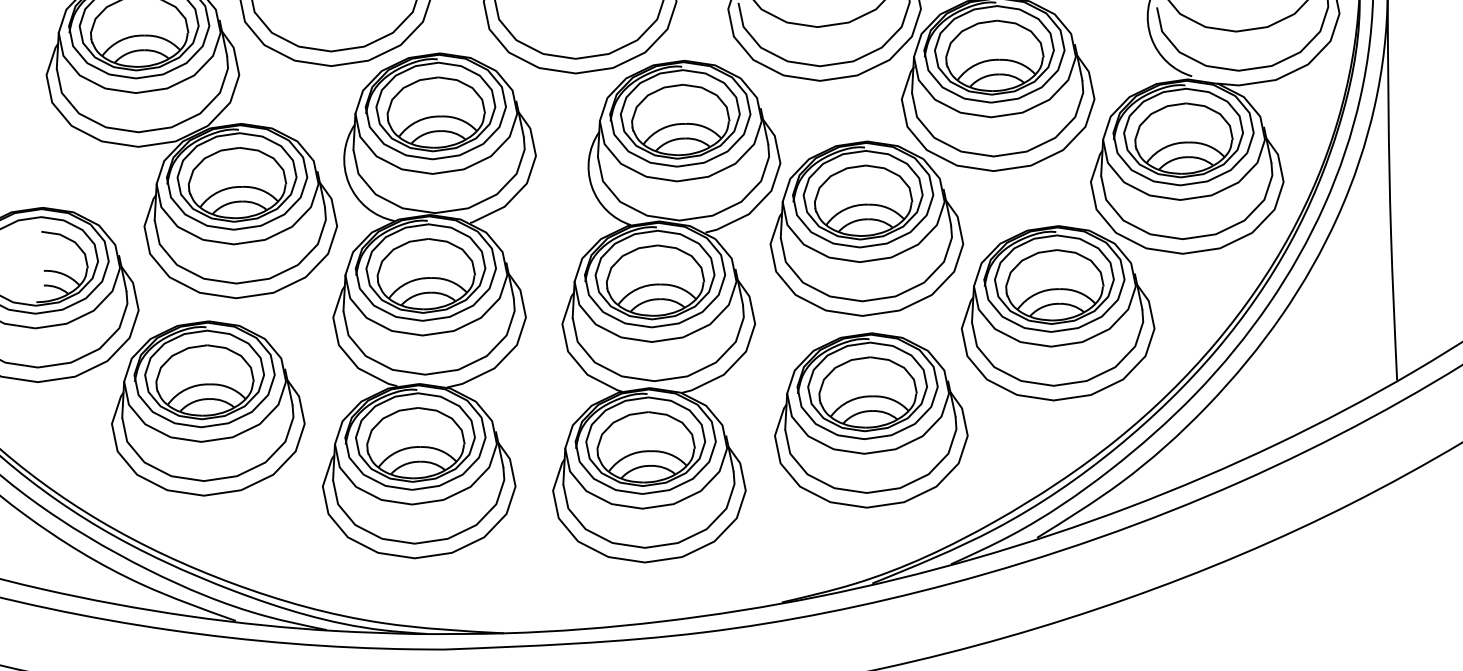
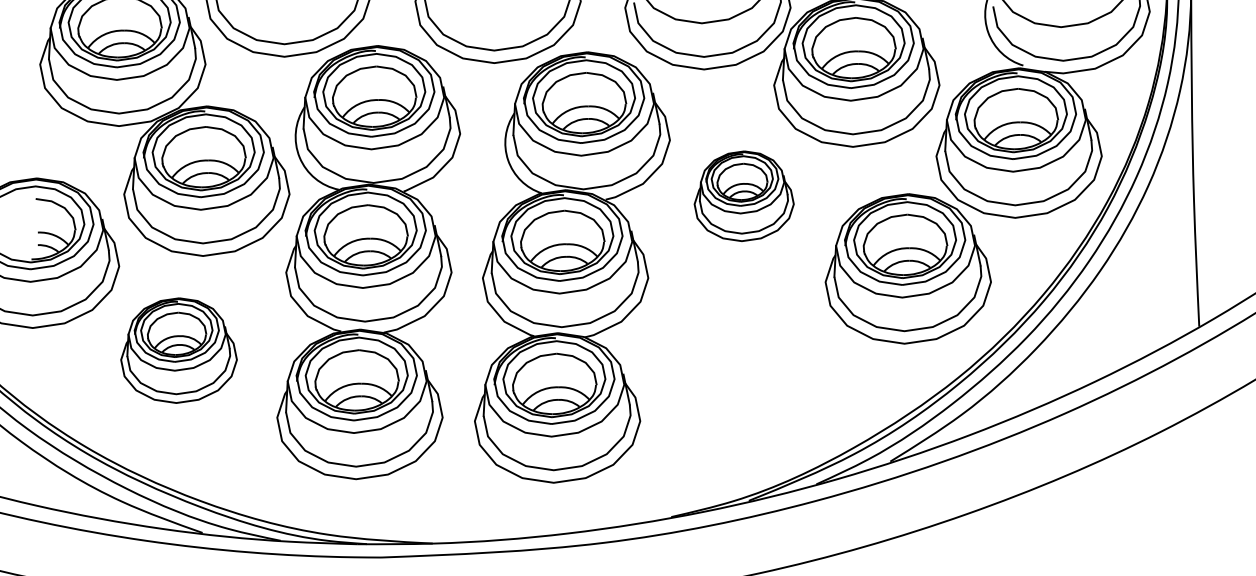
part: (866, 228) -> (743, 196), size x0.6
part: (208, 408) -> (179, 350), size x0.7
part: (871, 420) -> (748, 360), removed

